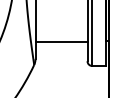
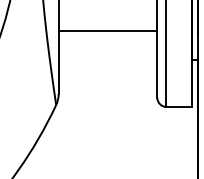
line: (61, 42) -> (108, 31), moved

